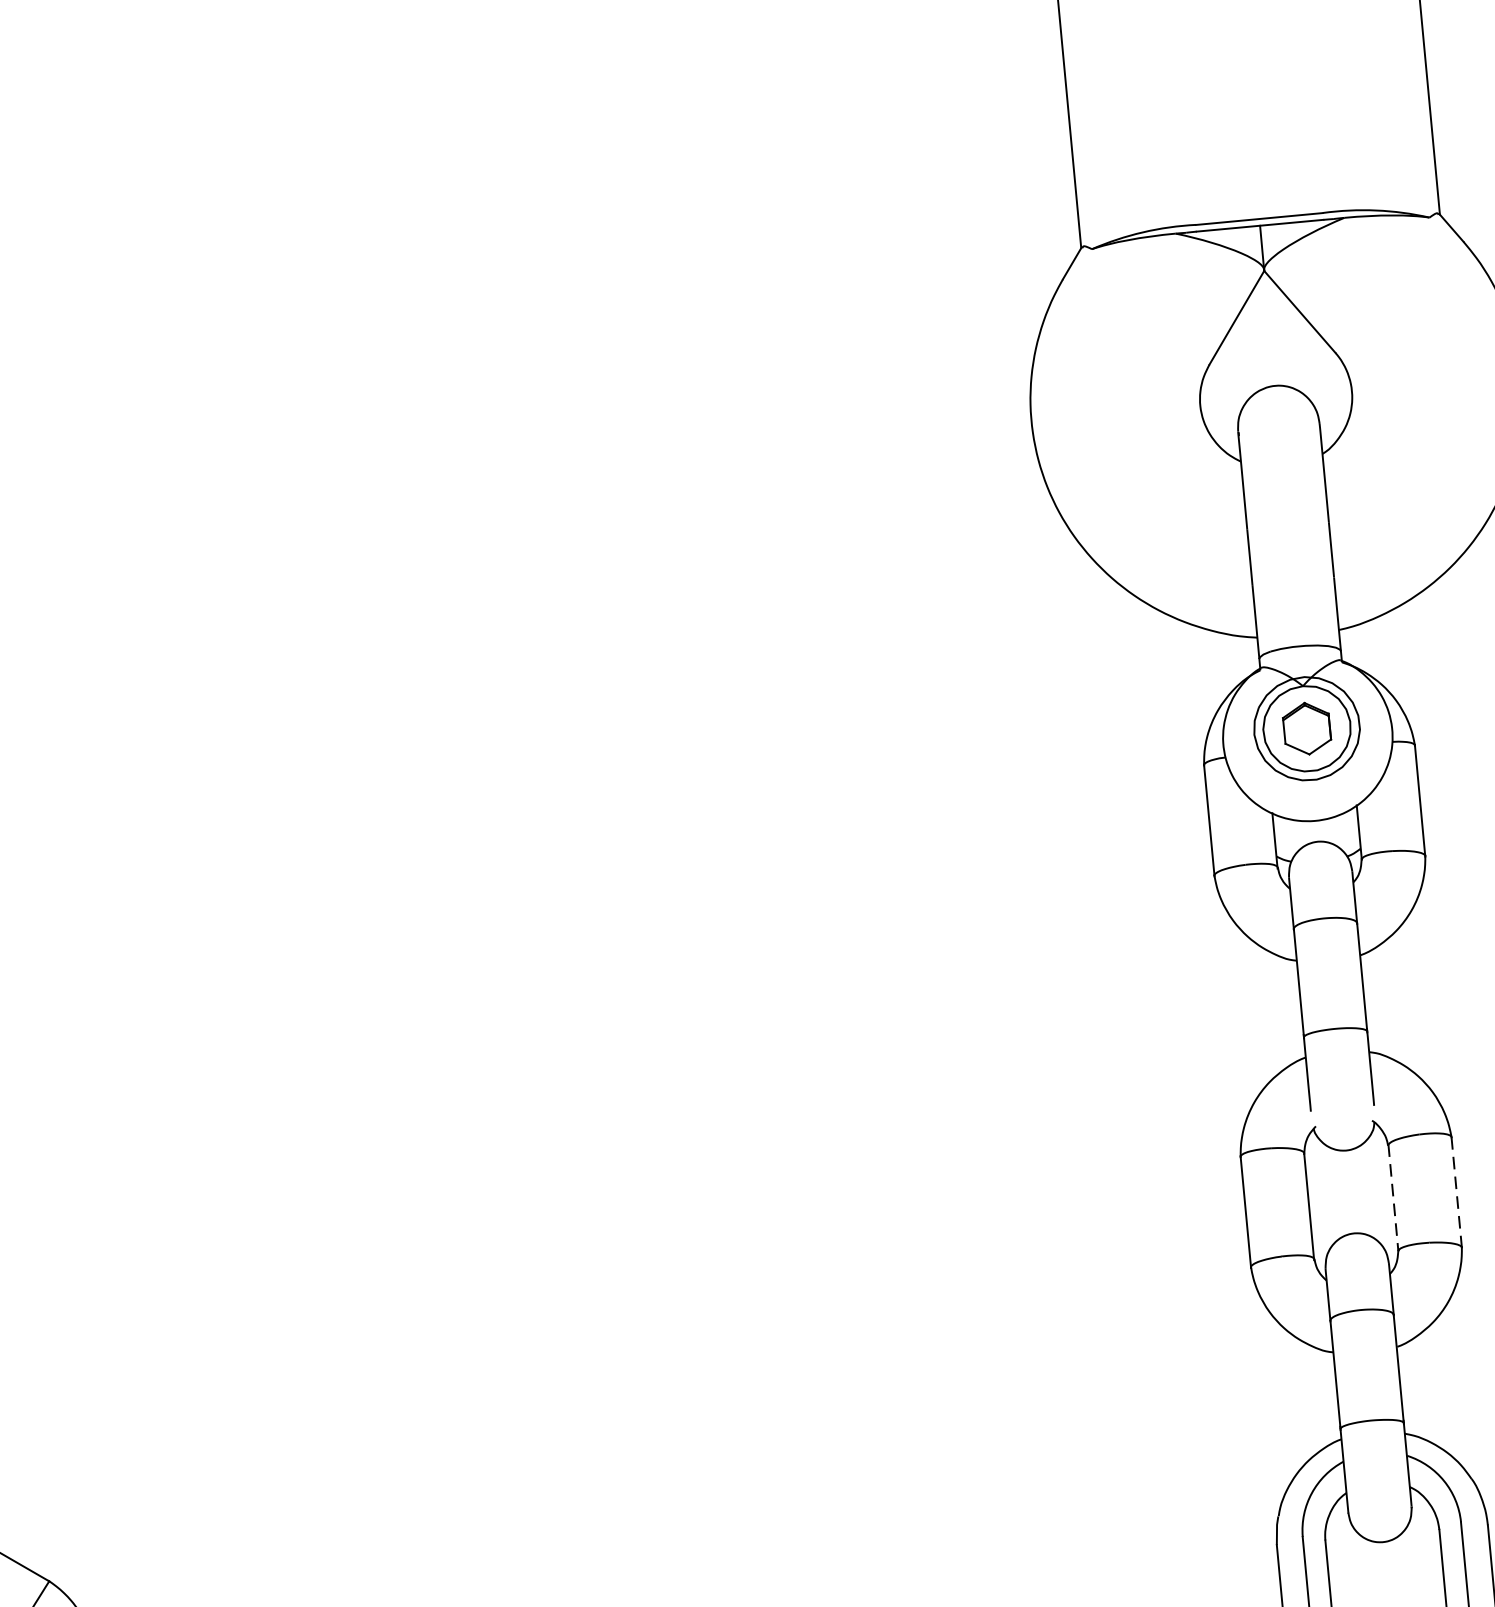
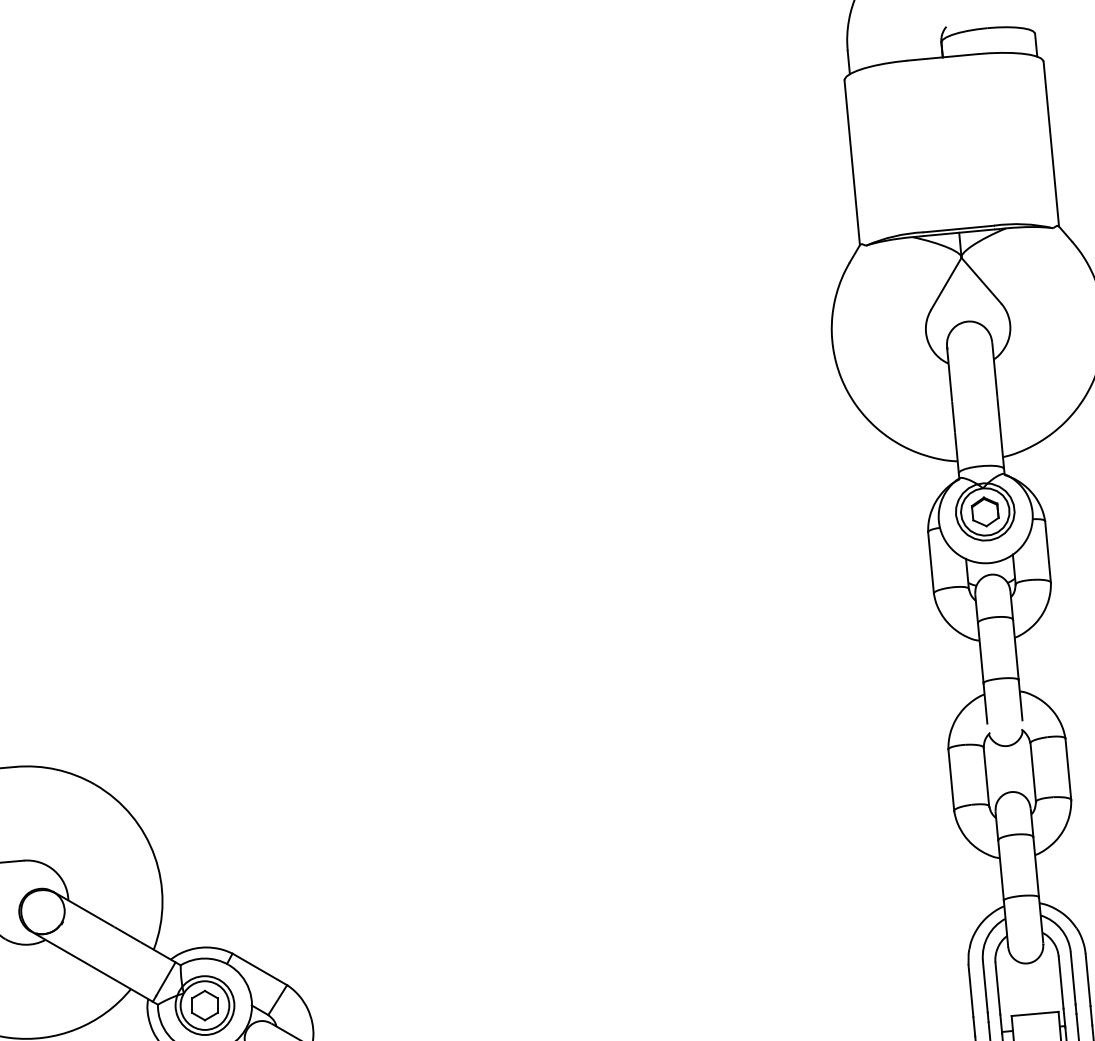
line: (1456, 1190) -> (1068, 768), dashed -> solid
line: (1393, 1198) -> (1033, 772), dashed -> solid

